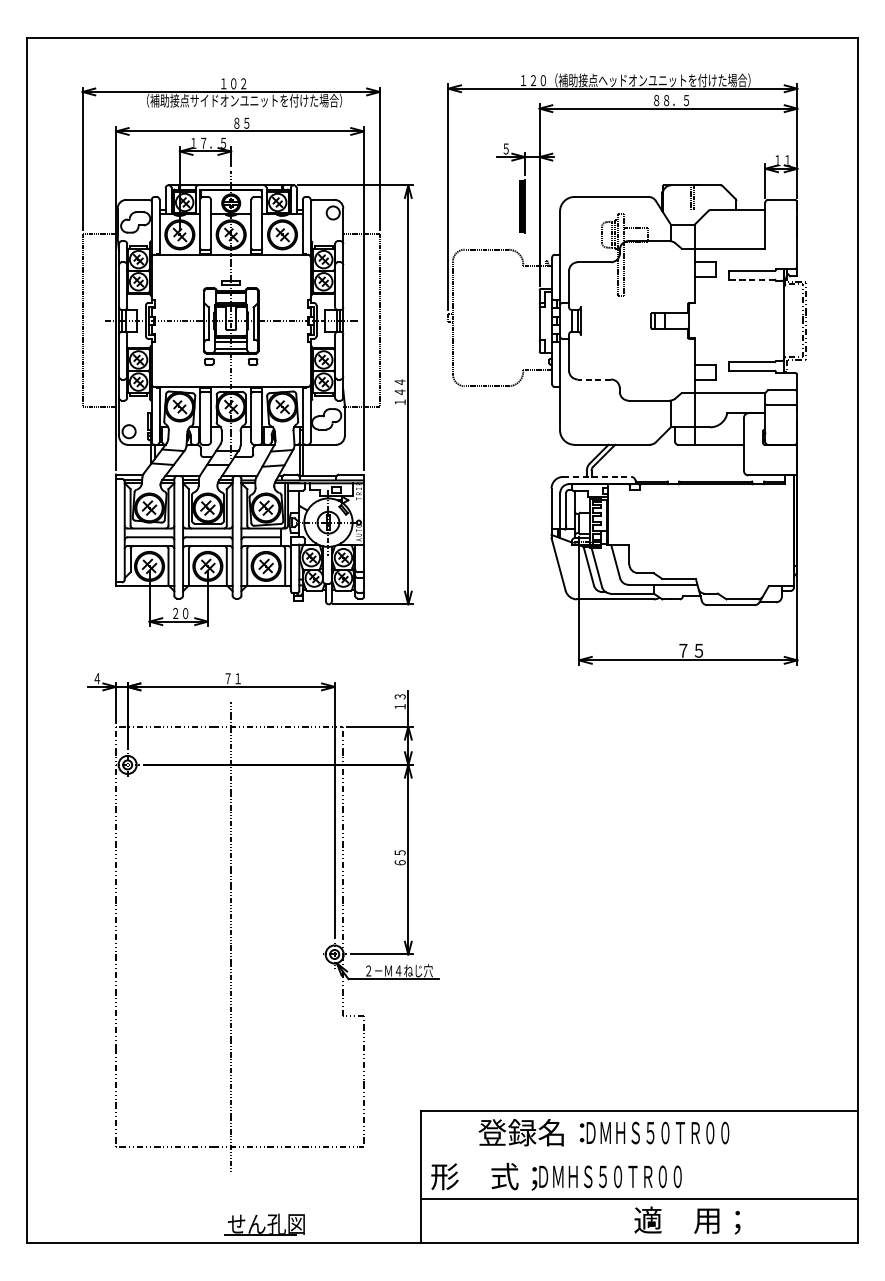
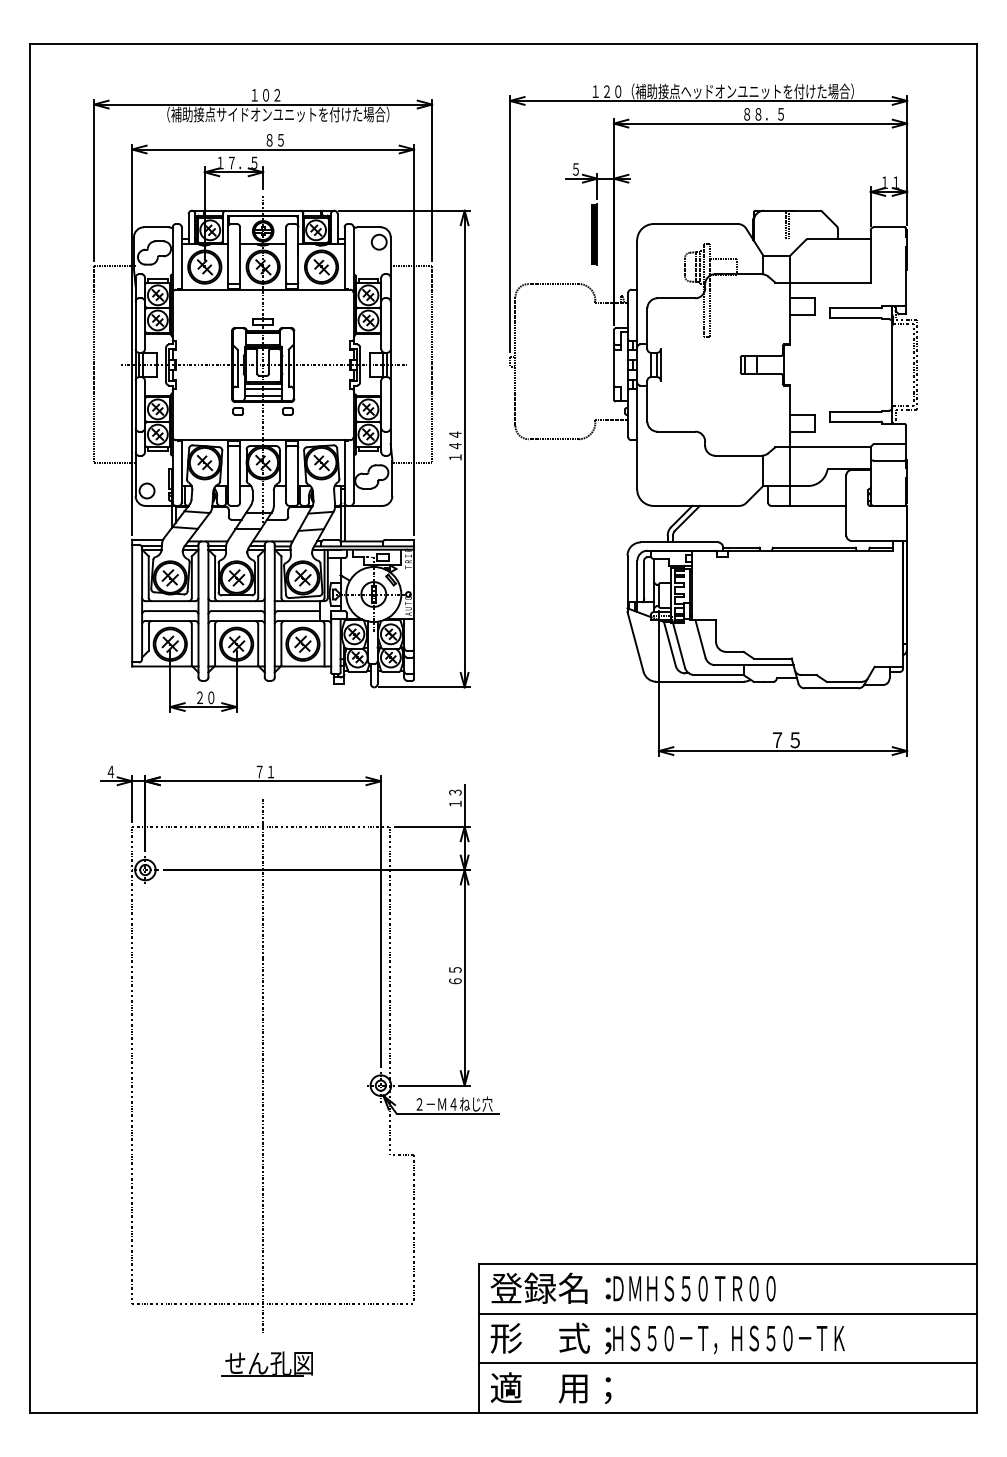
line: (751, 279) -> (855, 317), dashed -> solid
line: (594, 379) -> (676, 431), dashed -> solid
line: (597, 476) -> (679, 542), dashed -> solid
text: (603, 1131) -> (632, 1287), moved
line: (639, 1154) -> (727, 1313), added
text: (640, 1177) -> (728, 1339), ＤＭＨＳ５０ＴＲ００ -> ＨＳ５０－Ｔ，ＨＳ５０－ＴＫ
text: (686, 1220) -> (550, 1388), moved
part: (264, 1224) -> (266, 1363), moved

